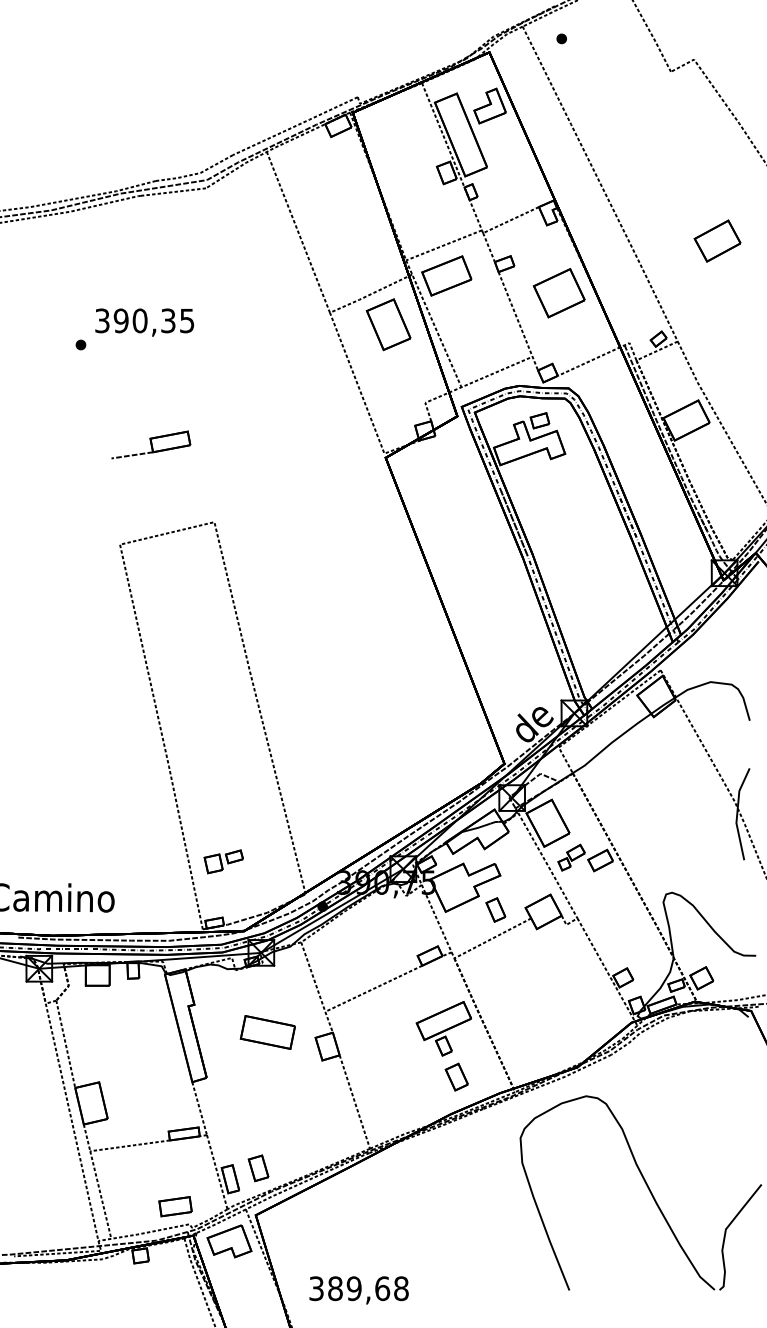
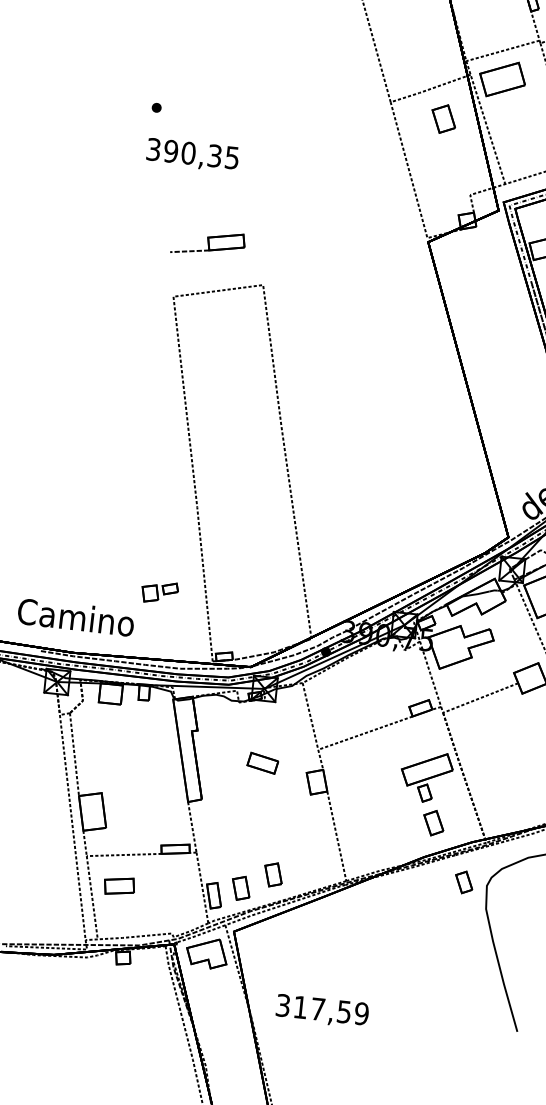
text: (144, 322) -> (192, 155), moved
part: (388, 324) -> (443, 118), size x0.6
part: (151, 444) -> (208, 243), moved
part: (223, 861) -> (159, 592), moved
part: (495, 909) -> (463, 881), moved
part: (267, 1032) -> (262, 763), size x0.6
part: (291, 1150) -> (273, 875), added
part: (175, 1206) -> (119, 886), moved
text: (368, 1288) -> (331, 1010), 389,68 -> 317,59

